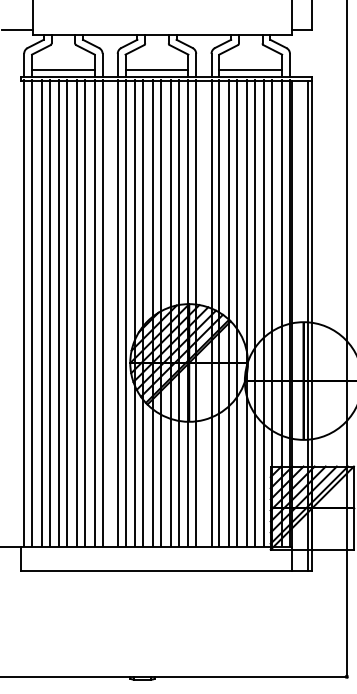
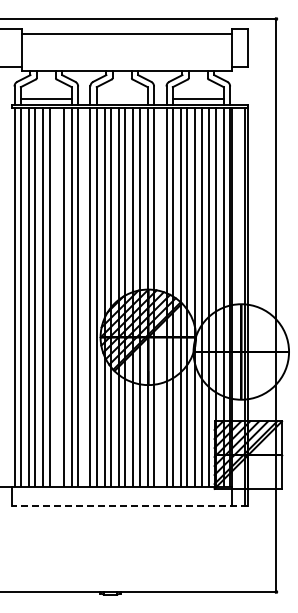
line: (156, 69) -> (121, 99), removed
line: (77, 312) -> (57, 296), removed
line: (165, 571) -> (129, 506), solid -> dashed

